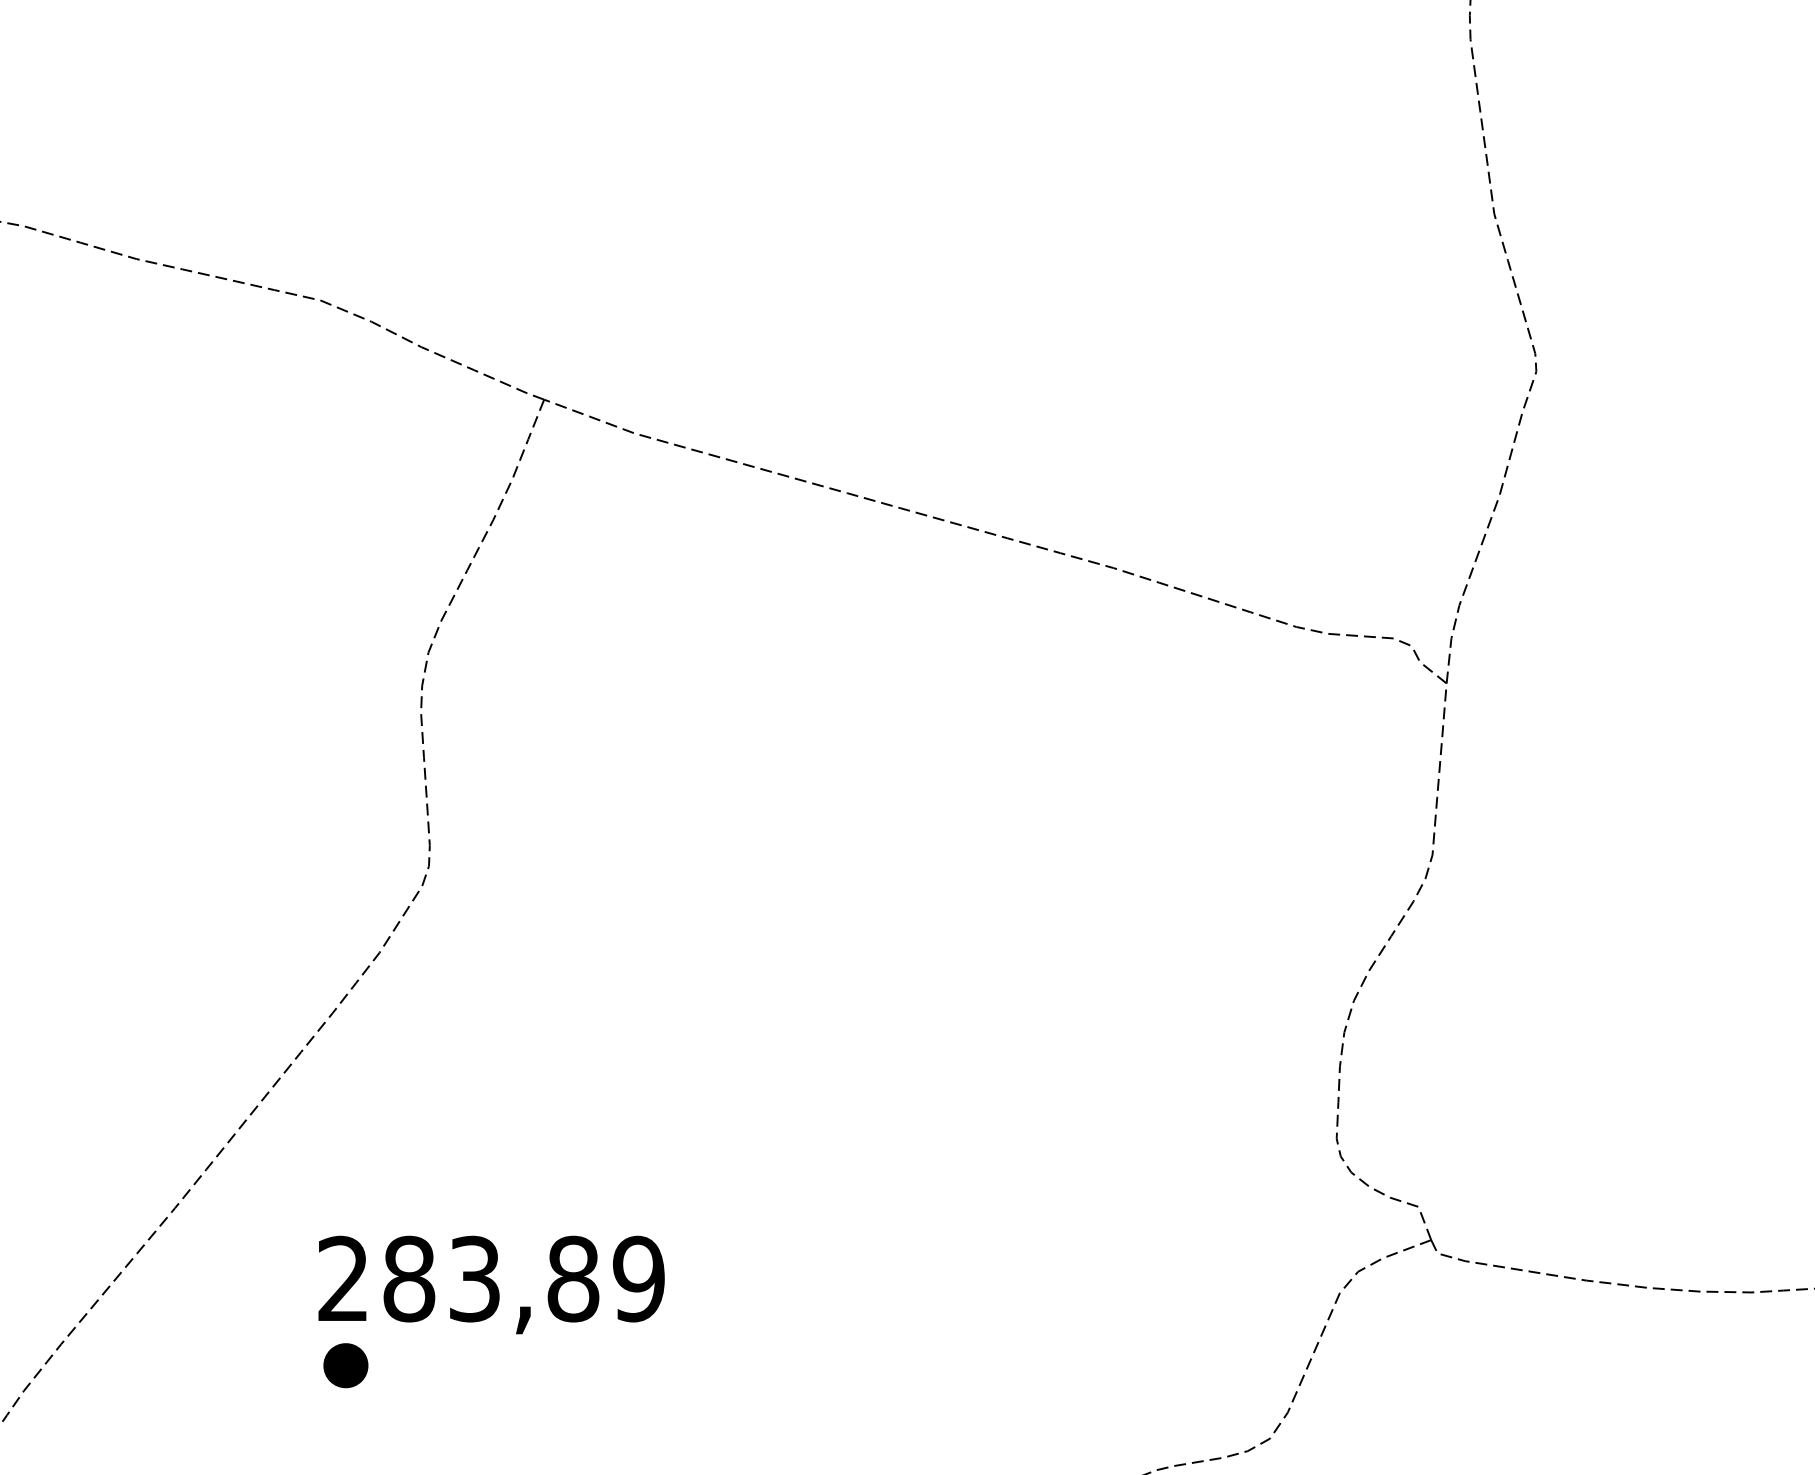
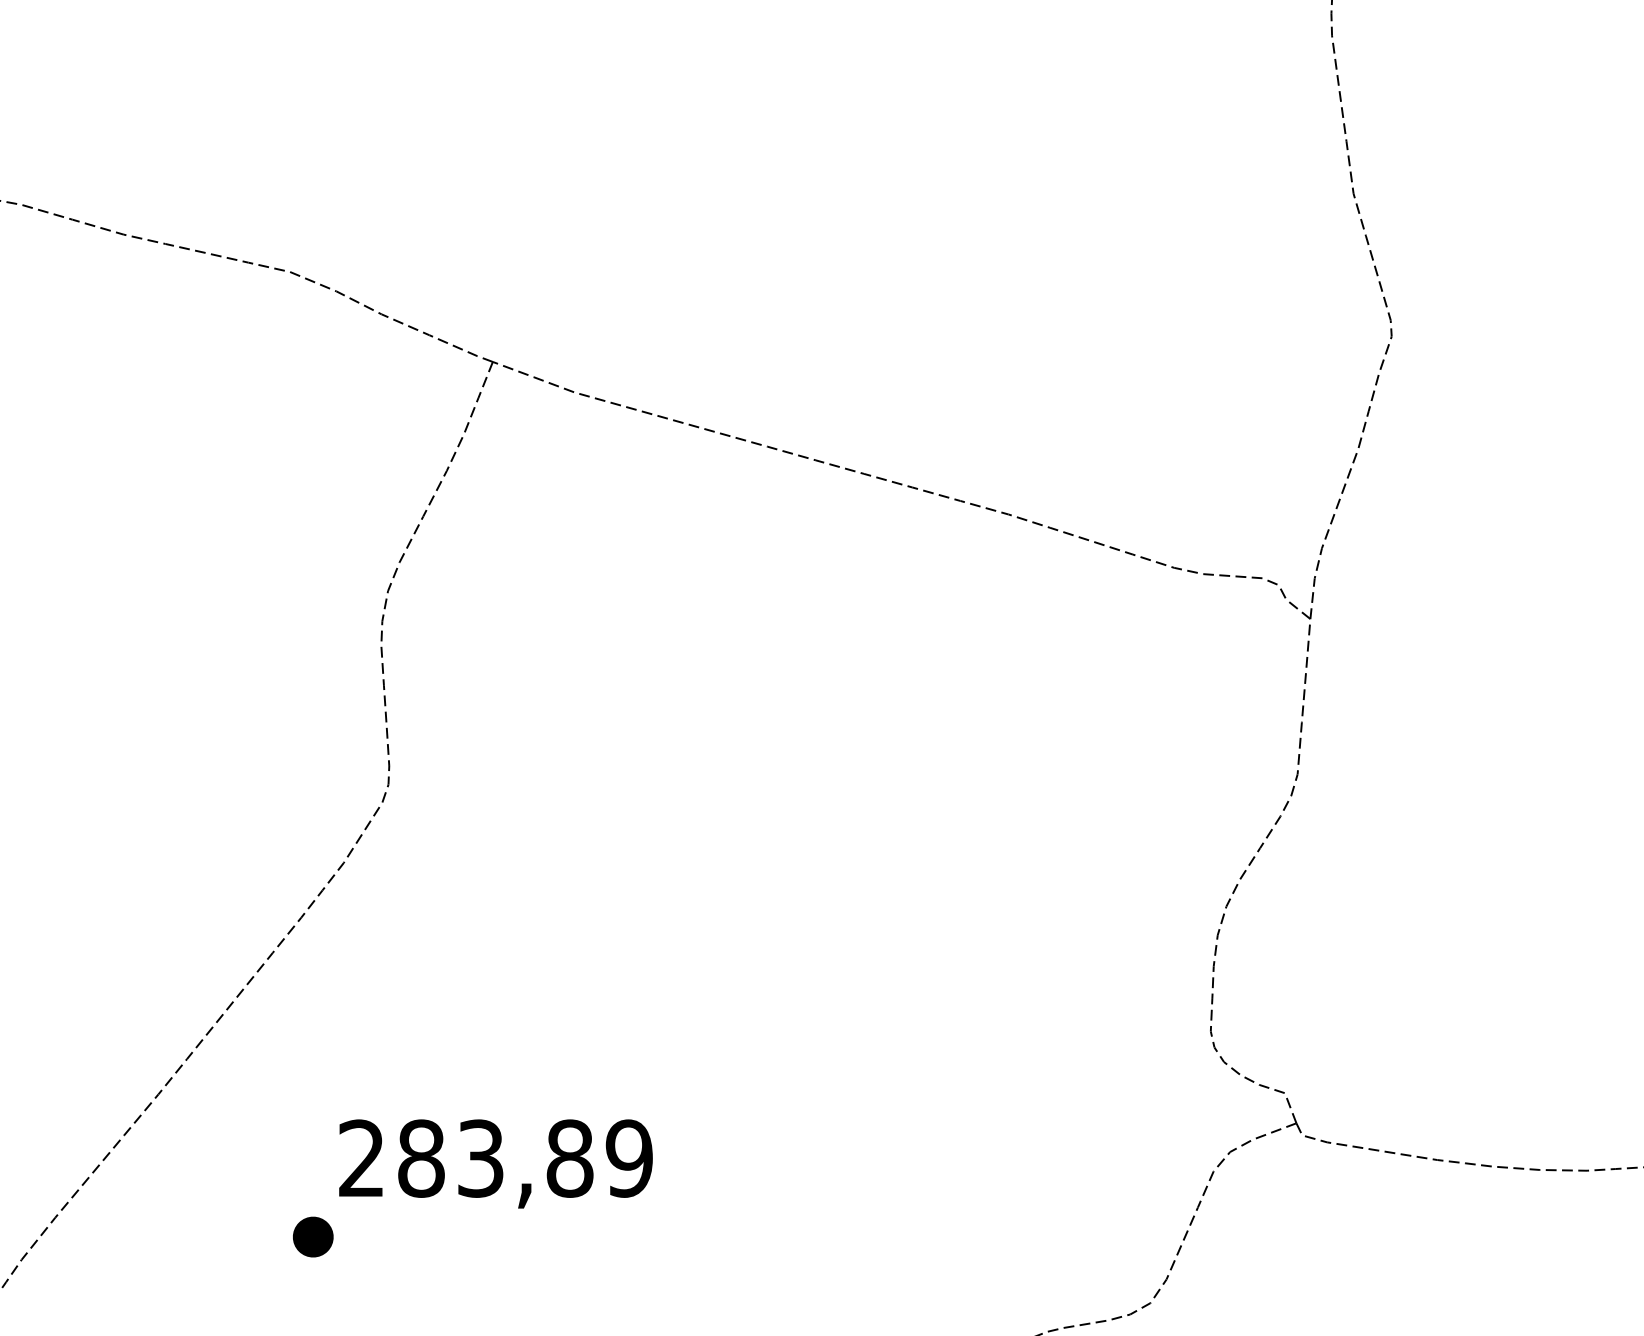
text: (491, 1284) -> (495, 1163), moved

